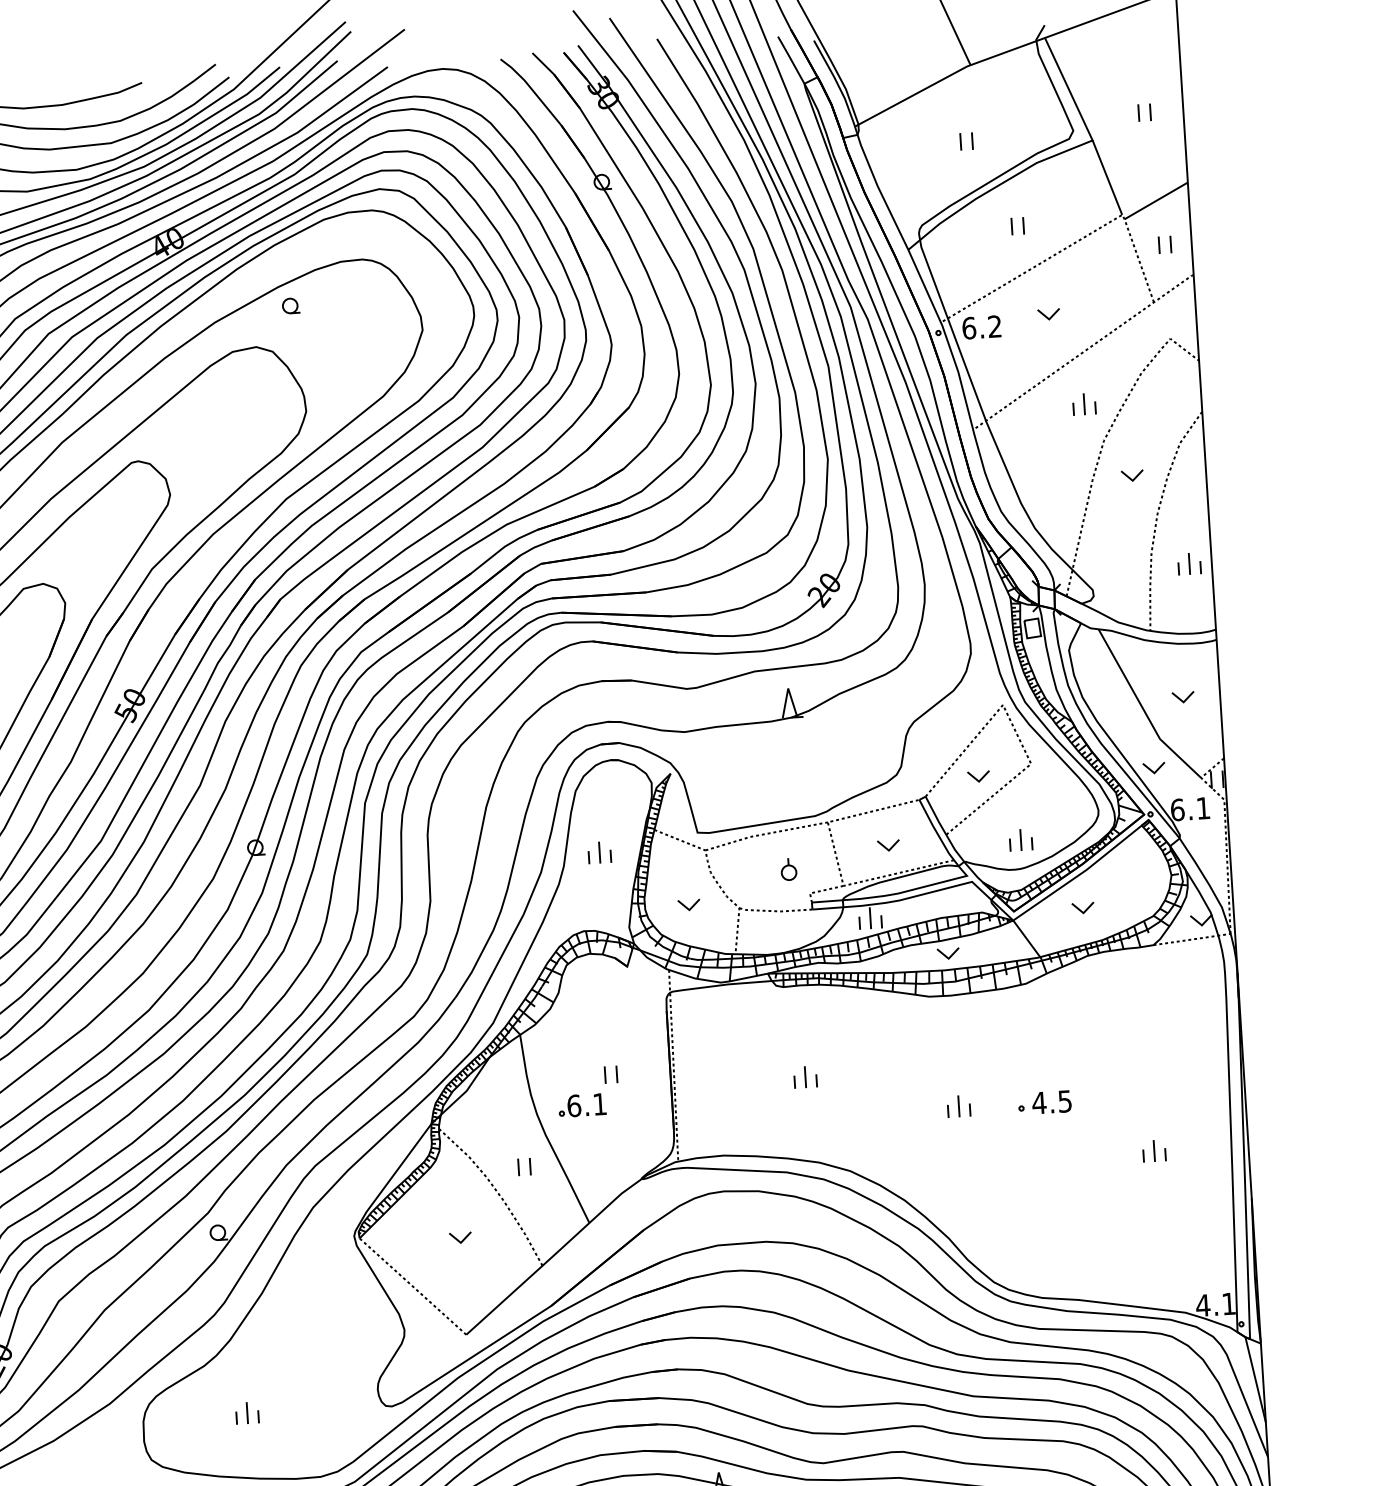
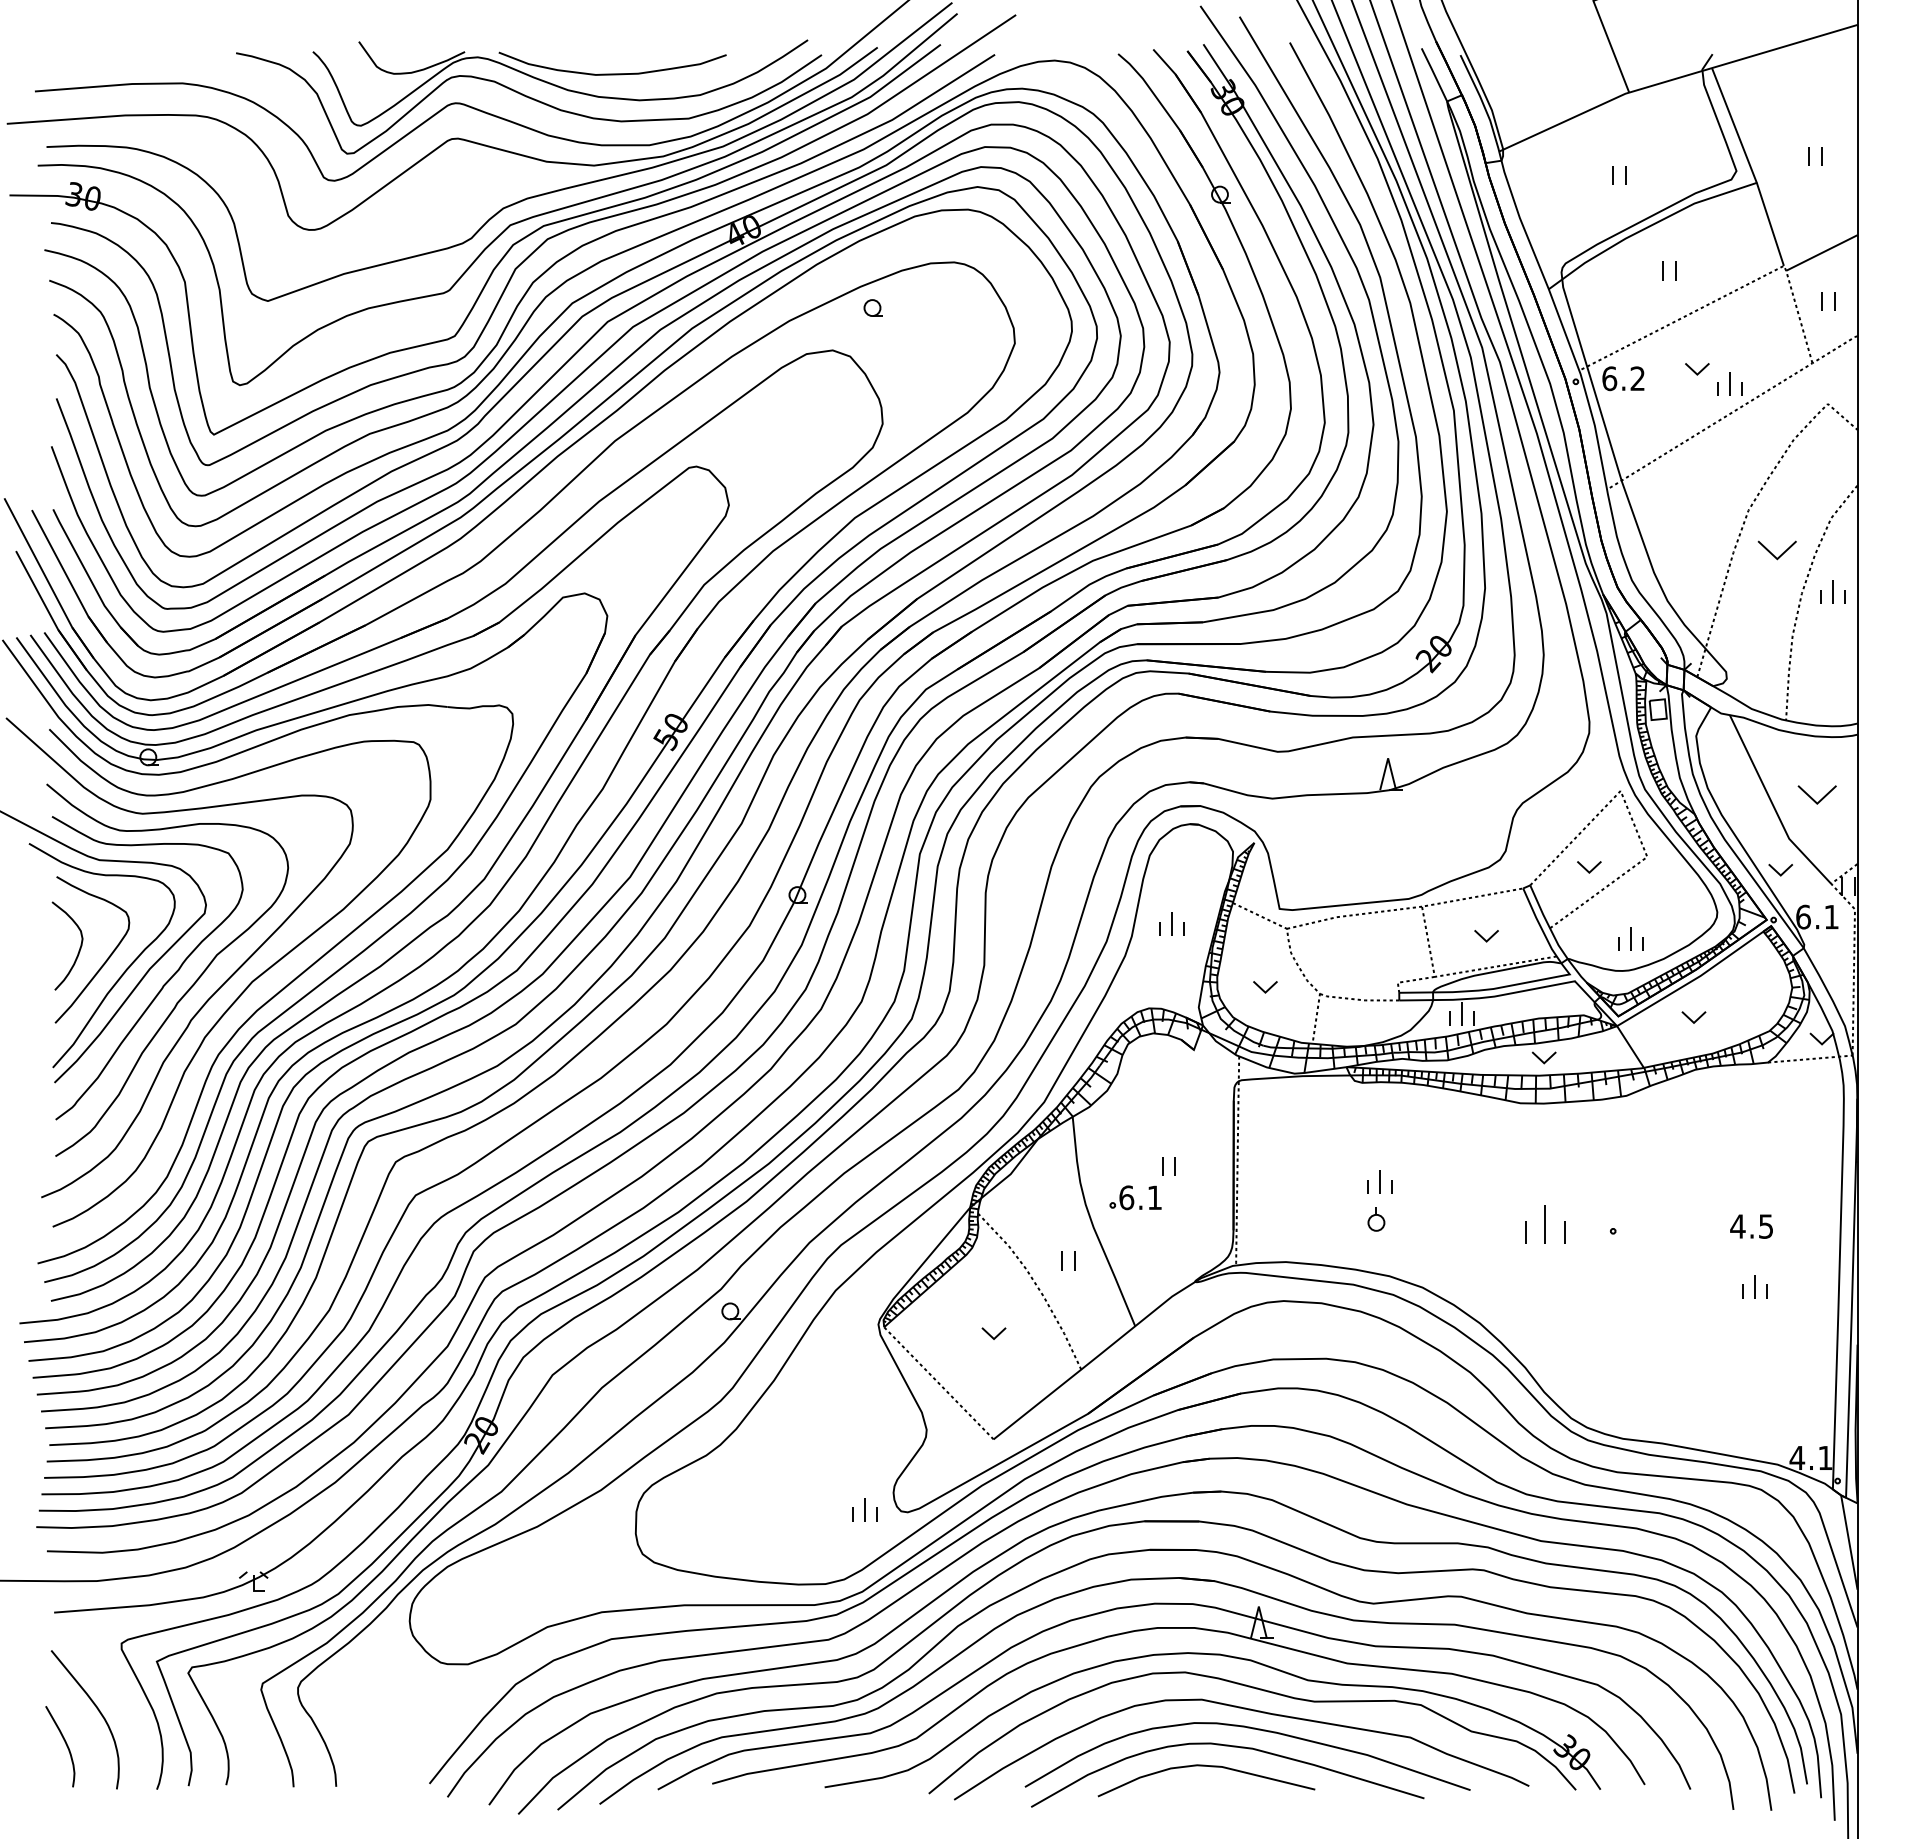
part: (1084, 403) -> (1729, 383), moved
part: (1131, 475) -> (1776, 550), size x1.6
part: (1188, 563) -> (1832, 591), moved
part: (1183, 696) -> (1817, 794), size x1.6
part: (788, 869) -> (1376, 1219), moved
text: (1051, 1102) -> (1751, 1226), moved
part: (958, 1106) -> (1544, 1224), size x1.6
part: (246, 1412) -> (864, 1509), moved

